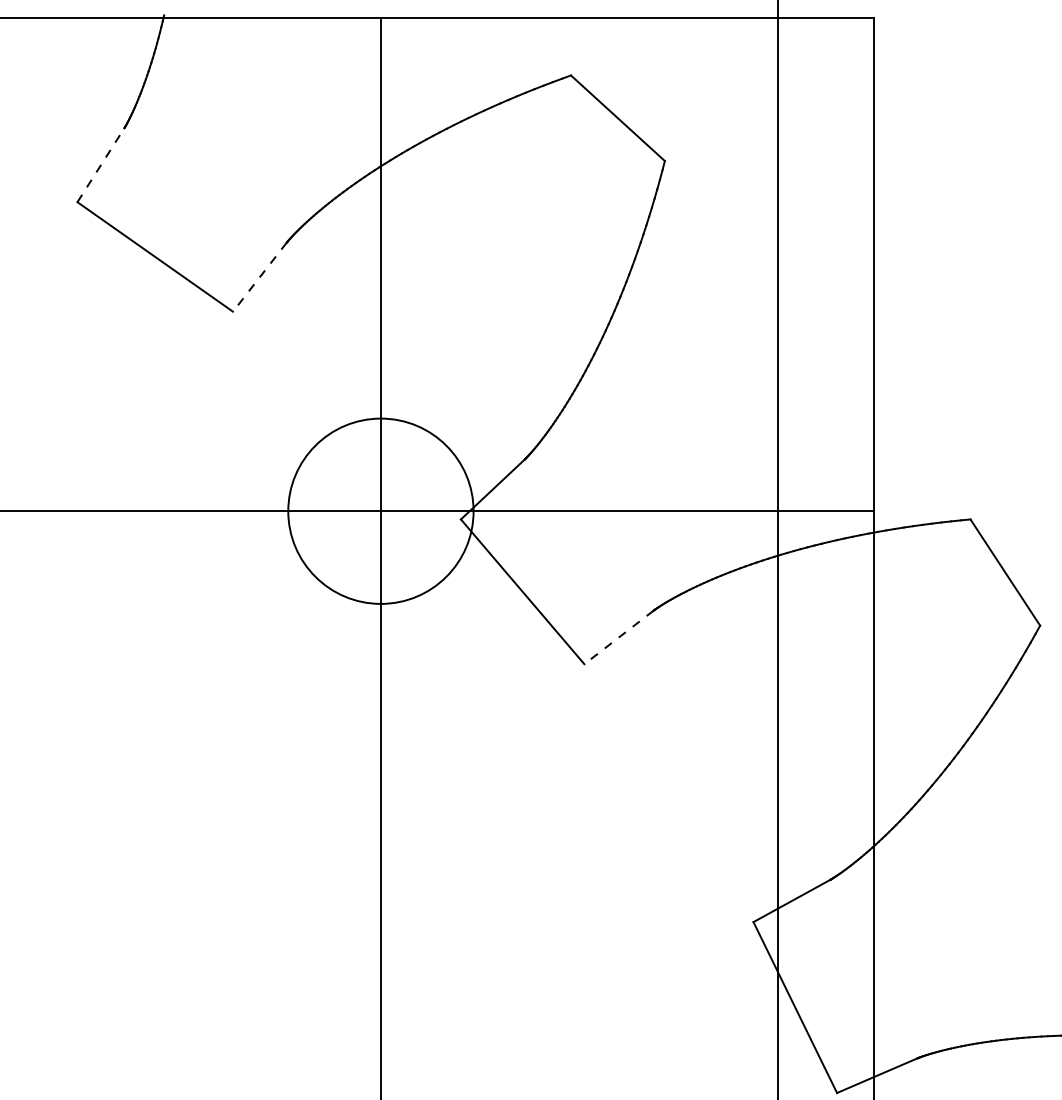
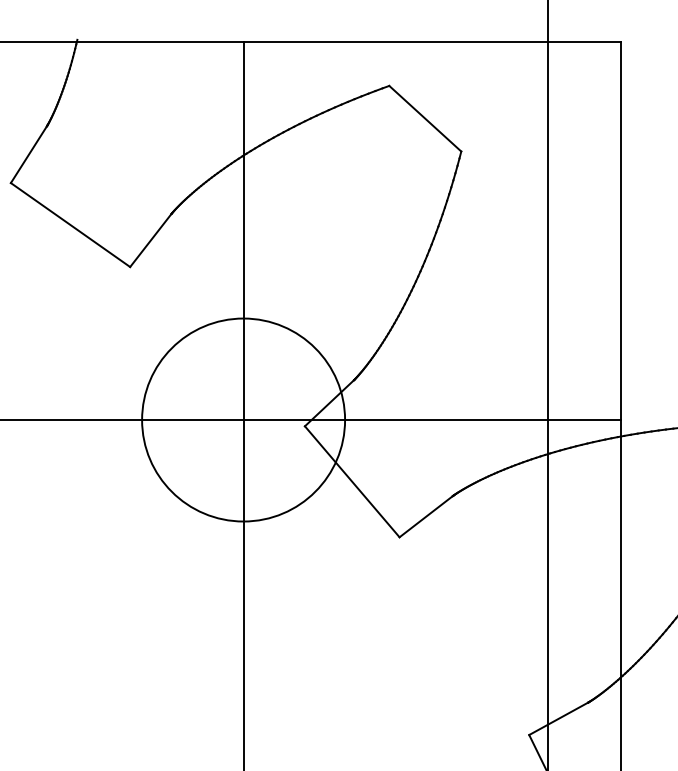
line: (100, 165) -> (28, 154), dashed -> solid
line: (259, 277) -> (150, 240), dashed -> solid
circle: (380, 510) -> (243, 419), size x1.43
line: (619, 637) -> (426, 516), dashed -> solid

